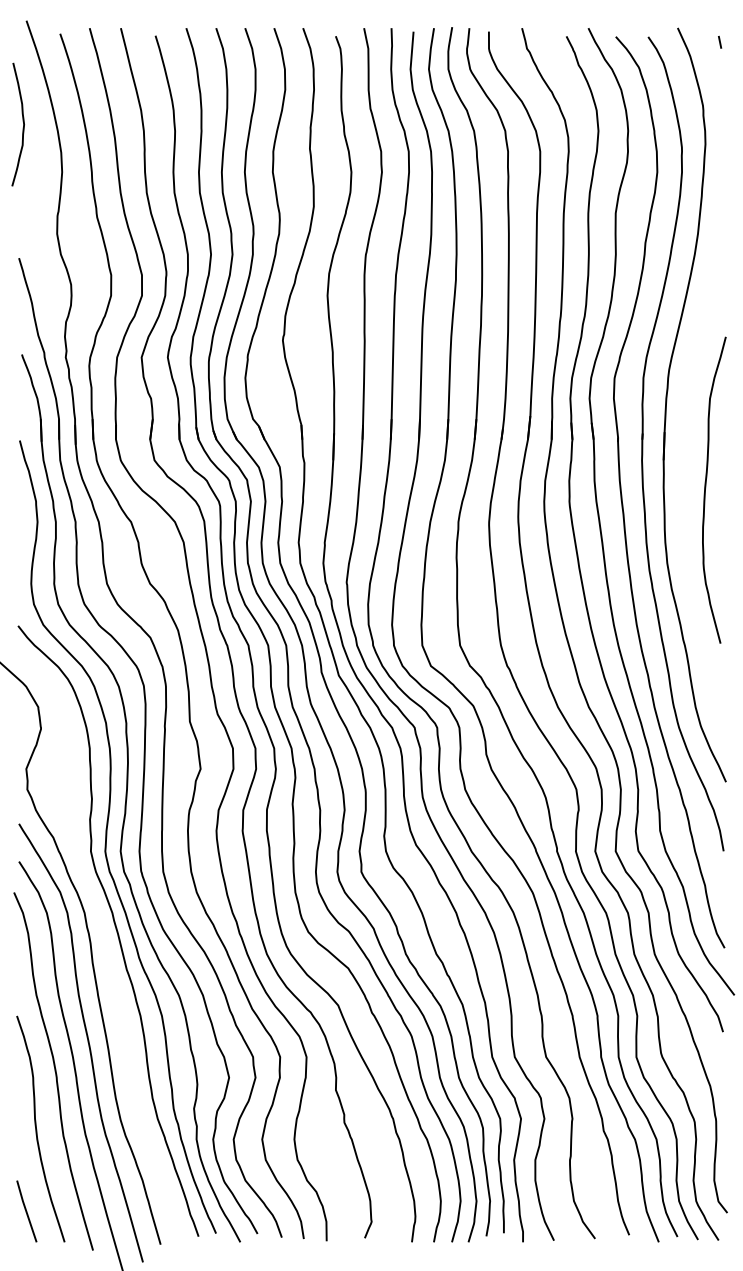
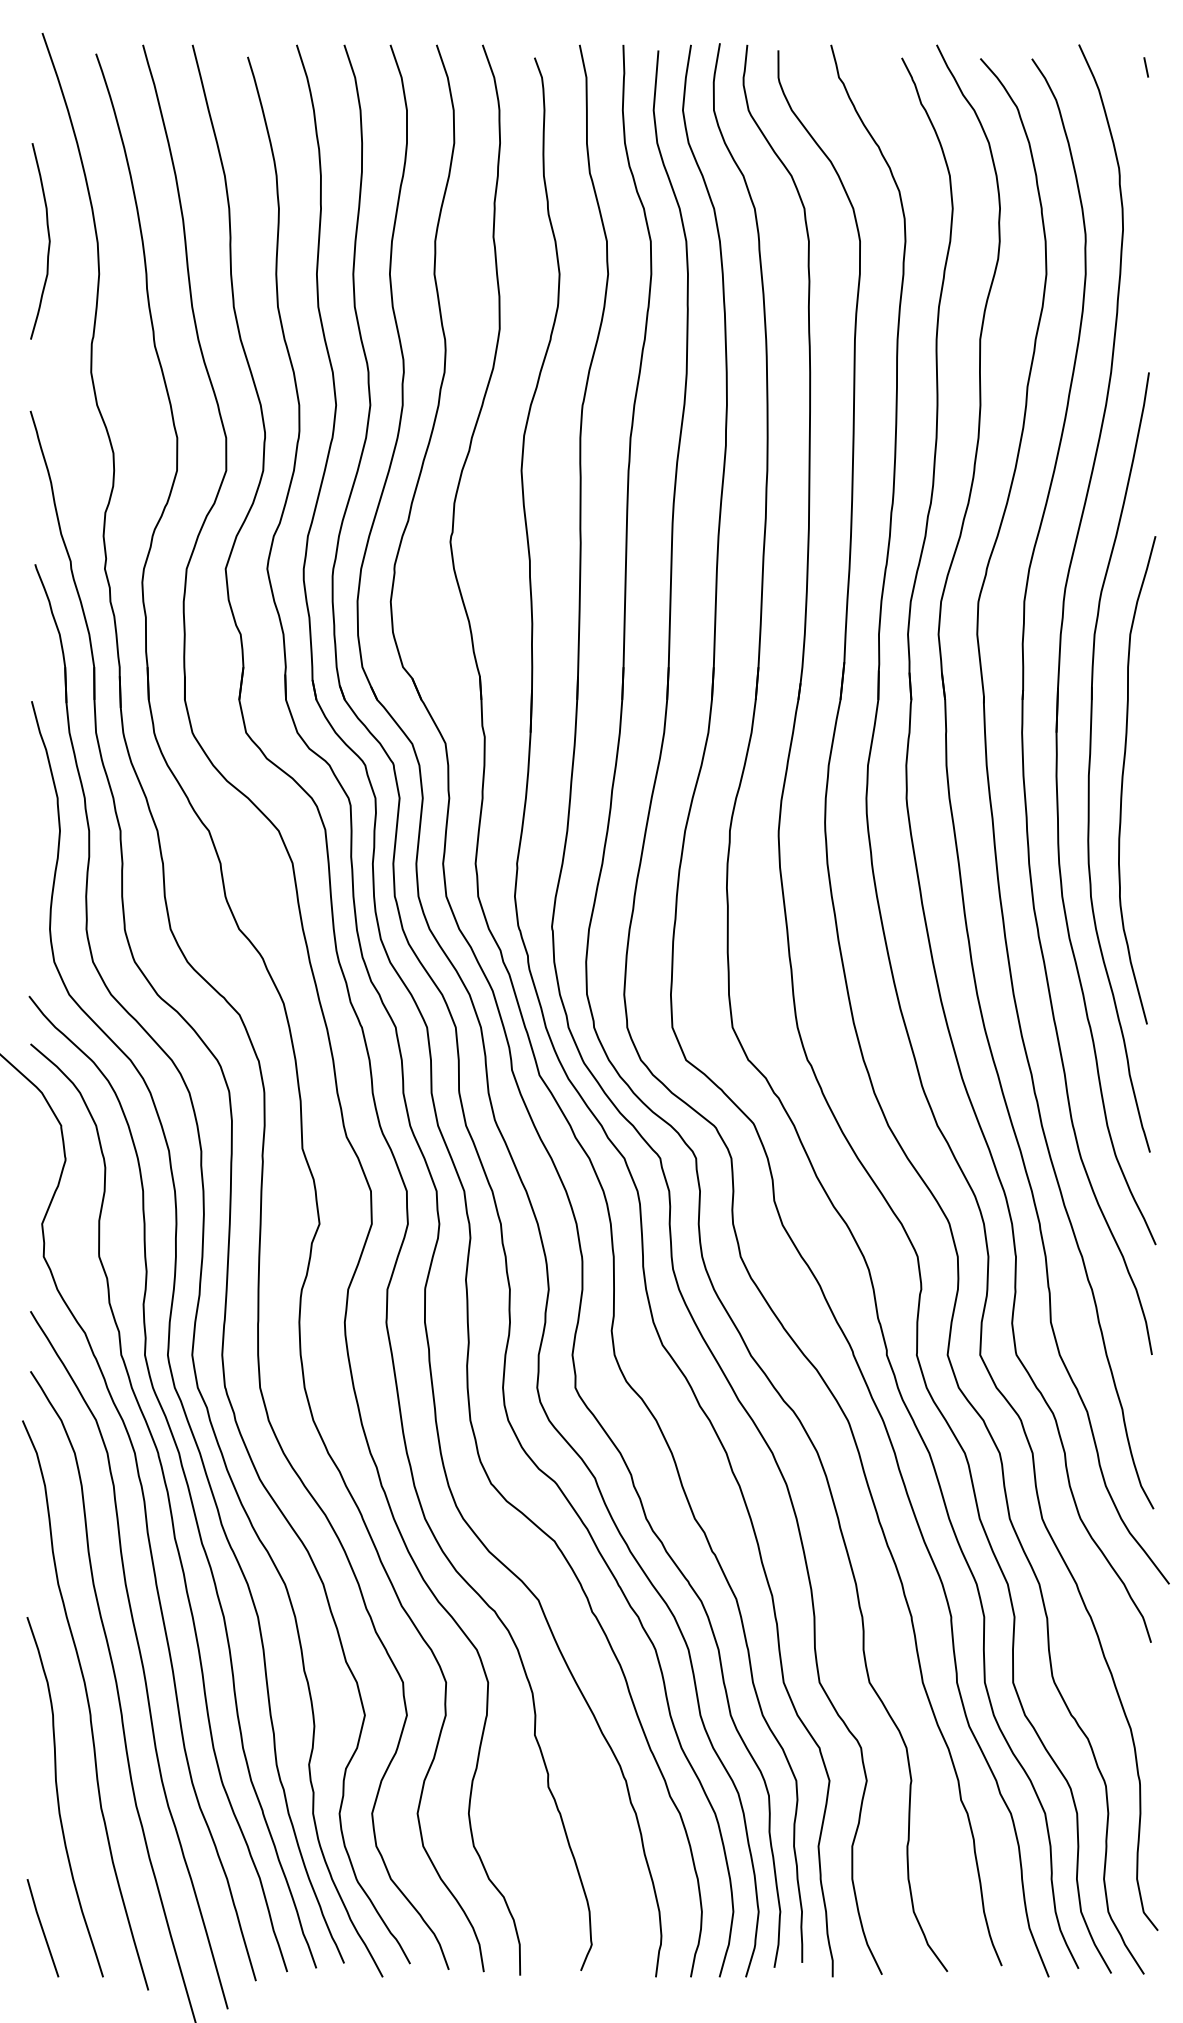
curve: (22, 121) -> (47, 236), moved
part: (685, 479) -> (1091, 763), added
curve: (105, 946) -> (168, 1506), added

